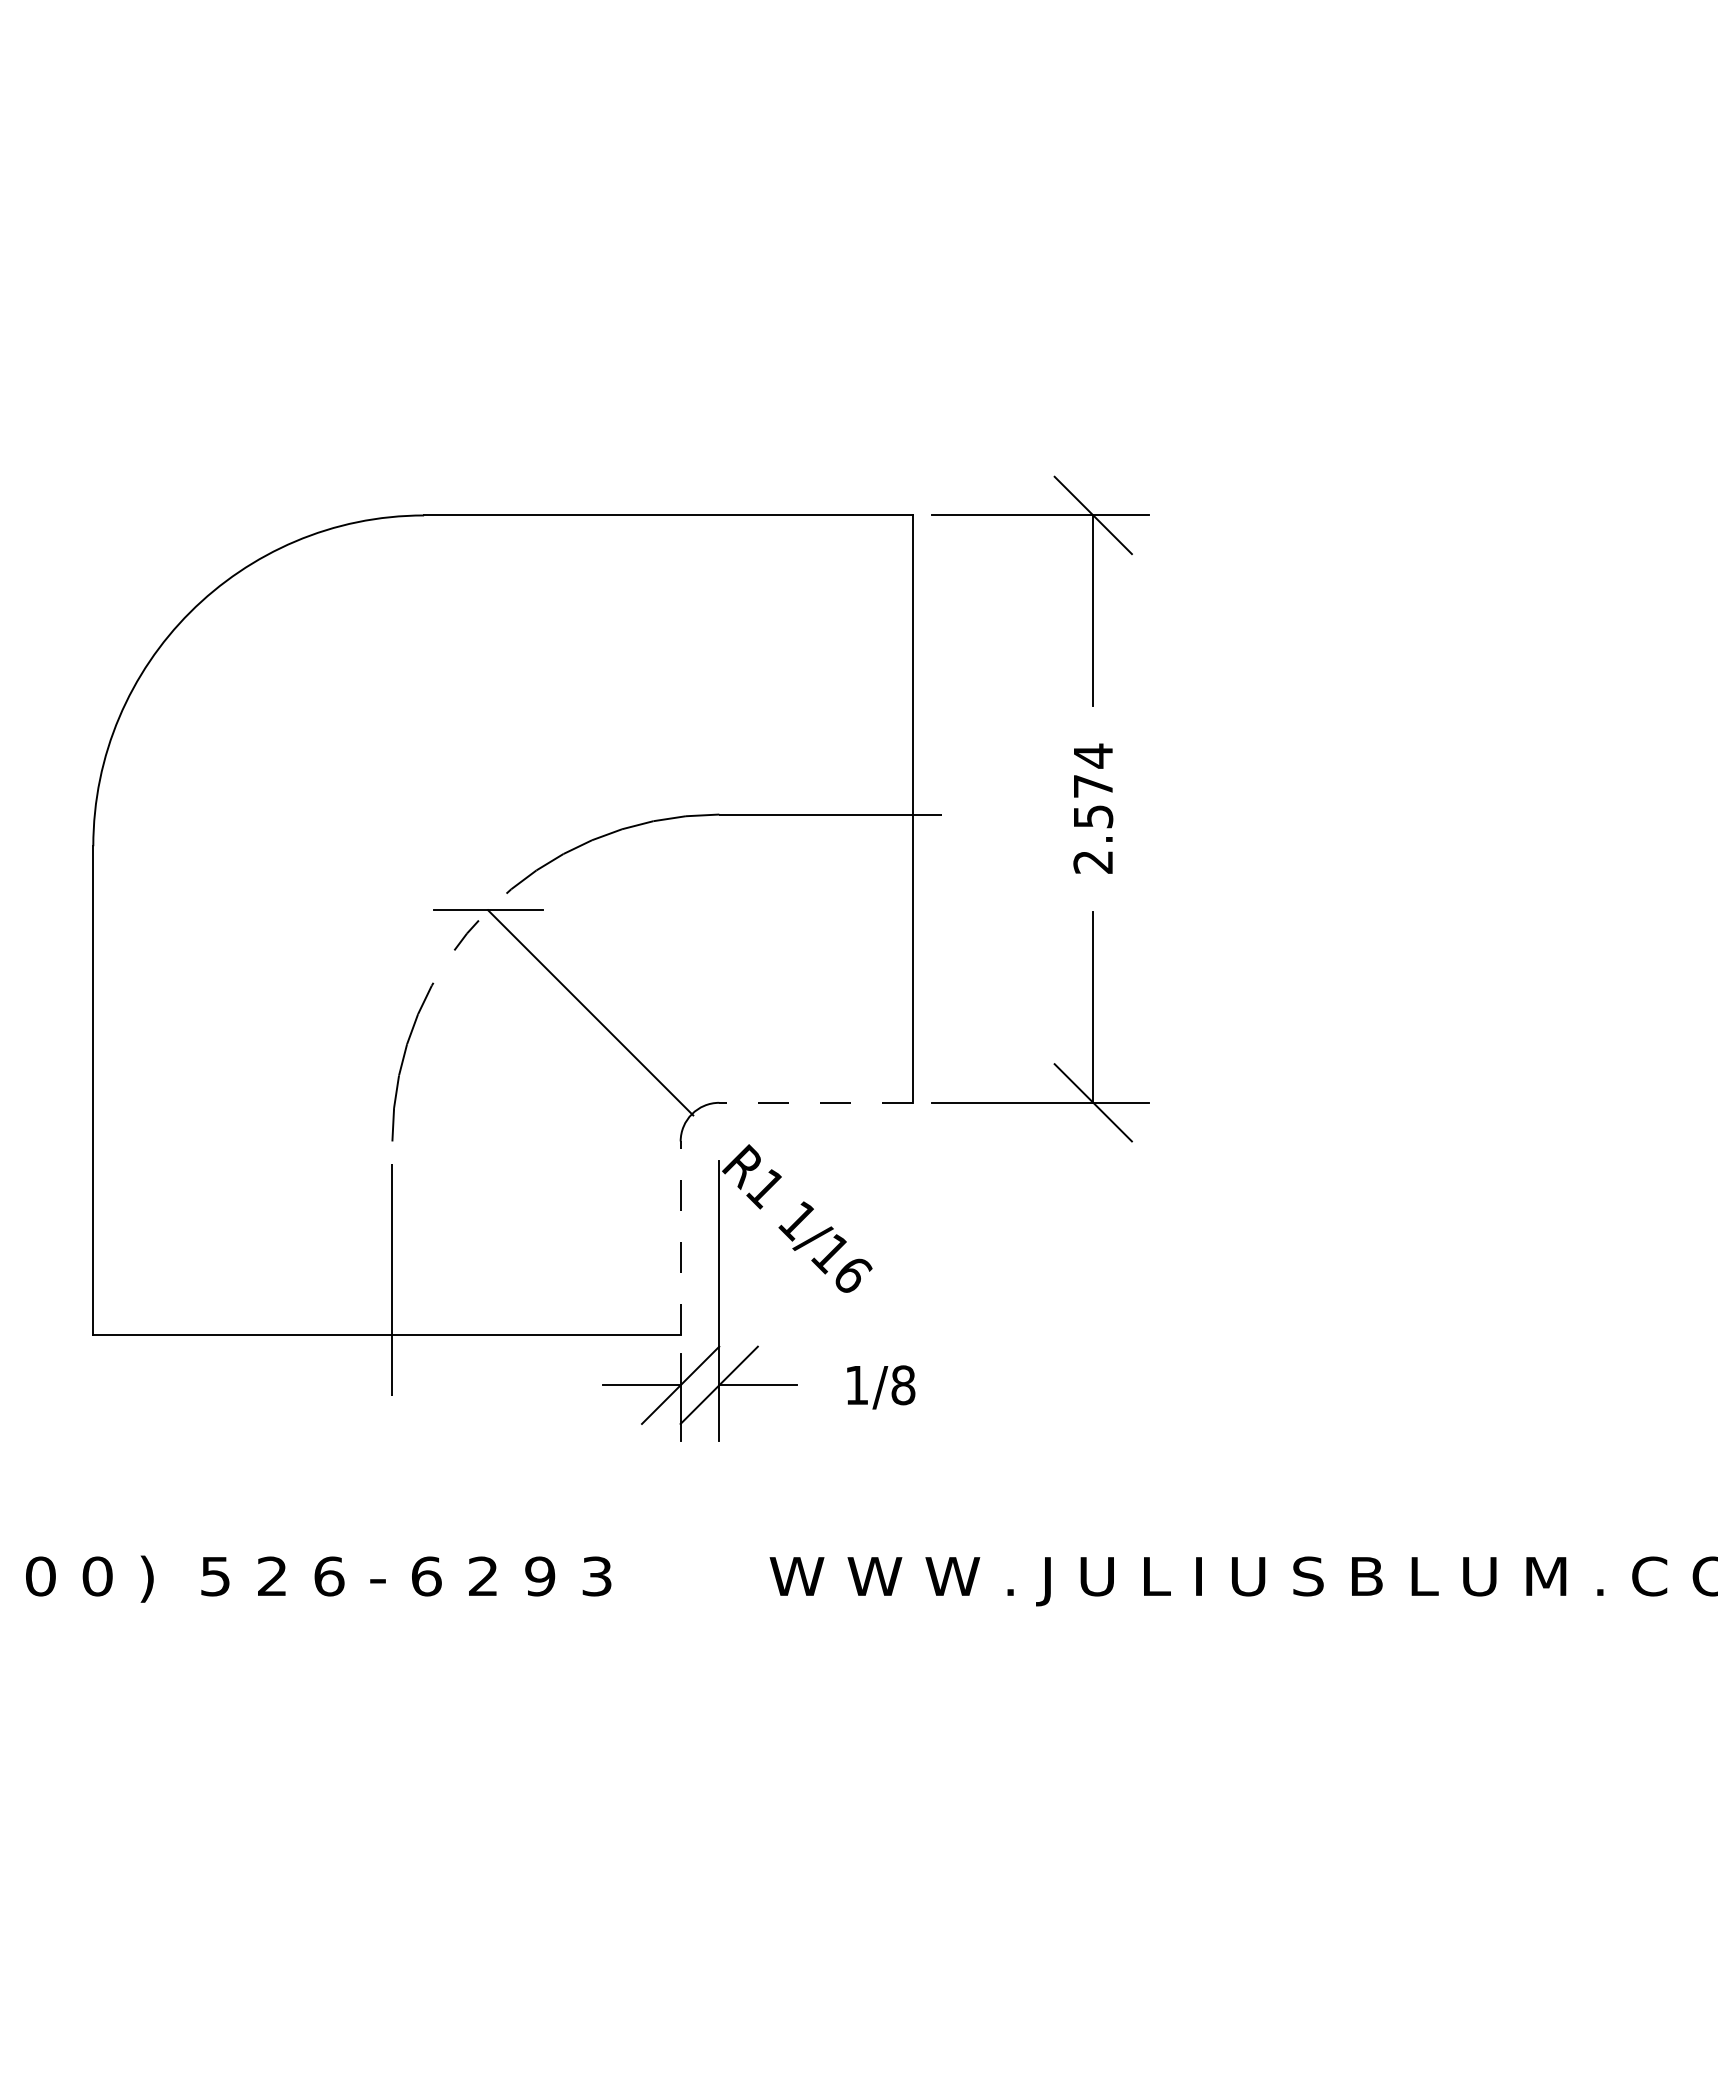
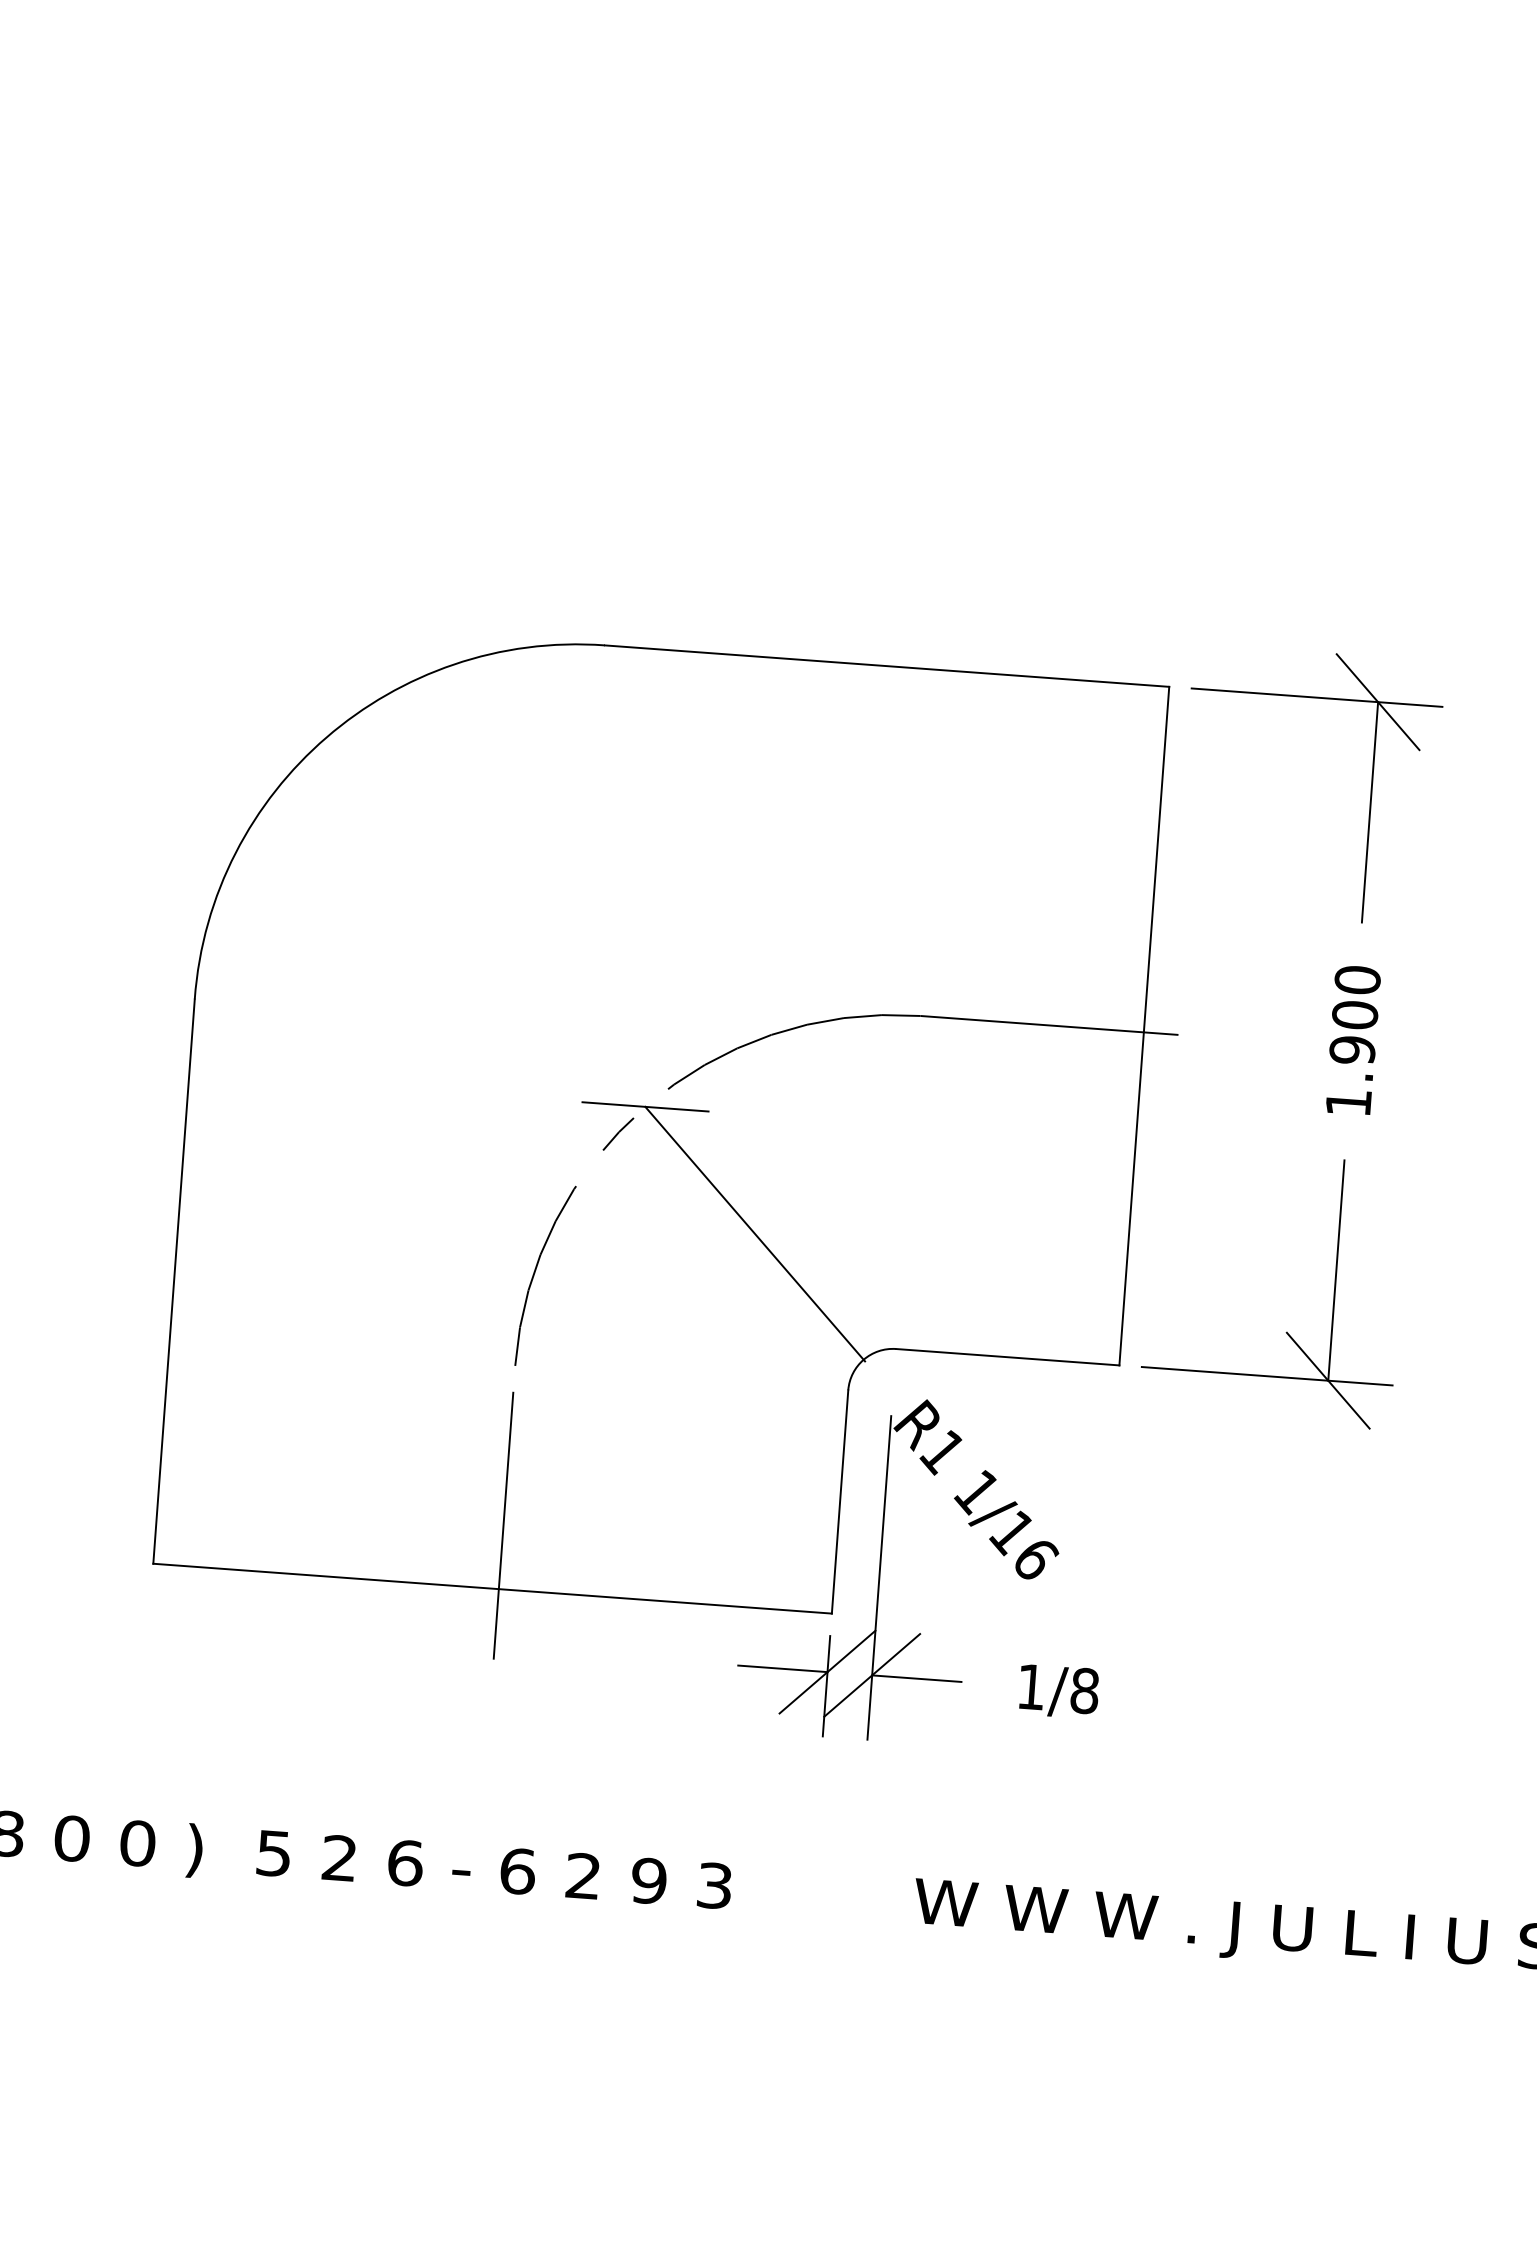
text: (1093, 808) -> (1353, 1040), 2.574 -> 1.900
line: (815, 1102) -> (1007, 1356), dashed -> solid
line: (680, 1238) -> (839, 1502), dashed -> solid

